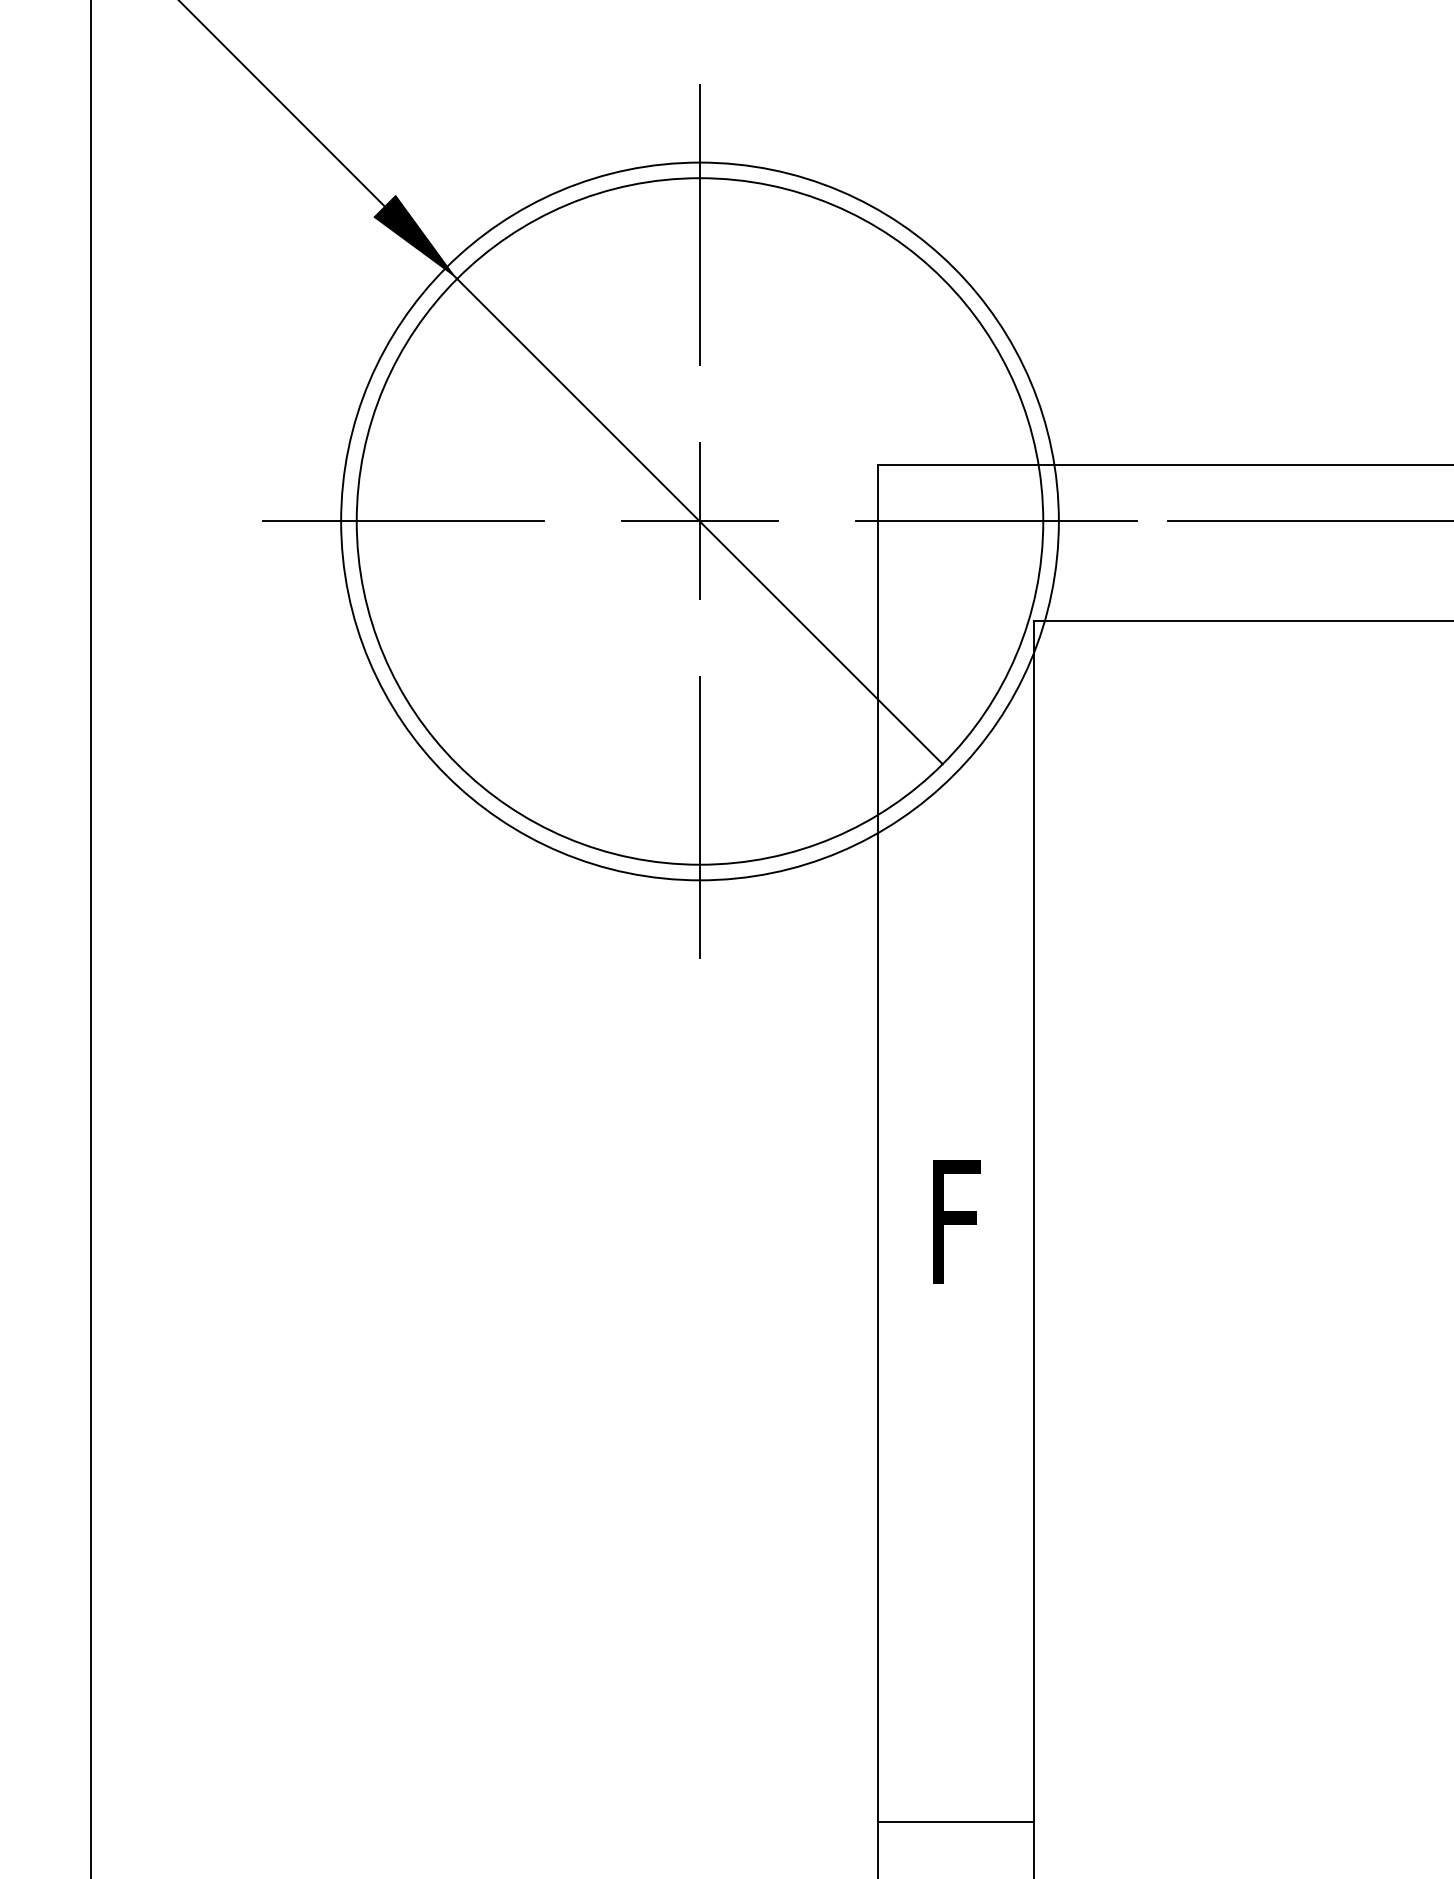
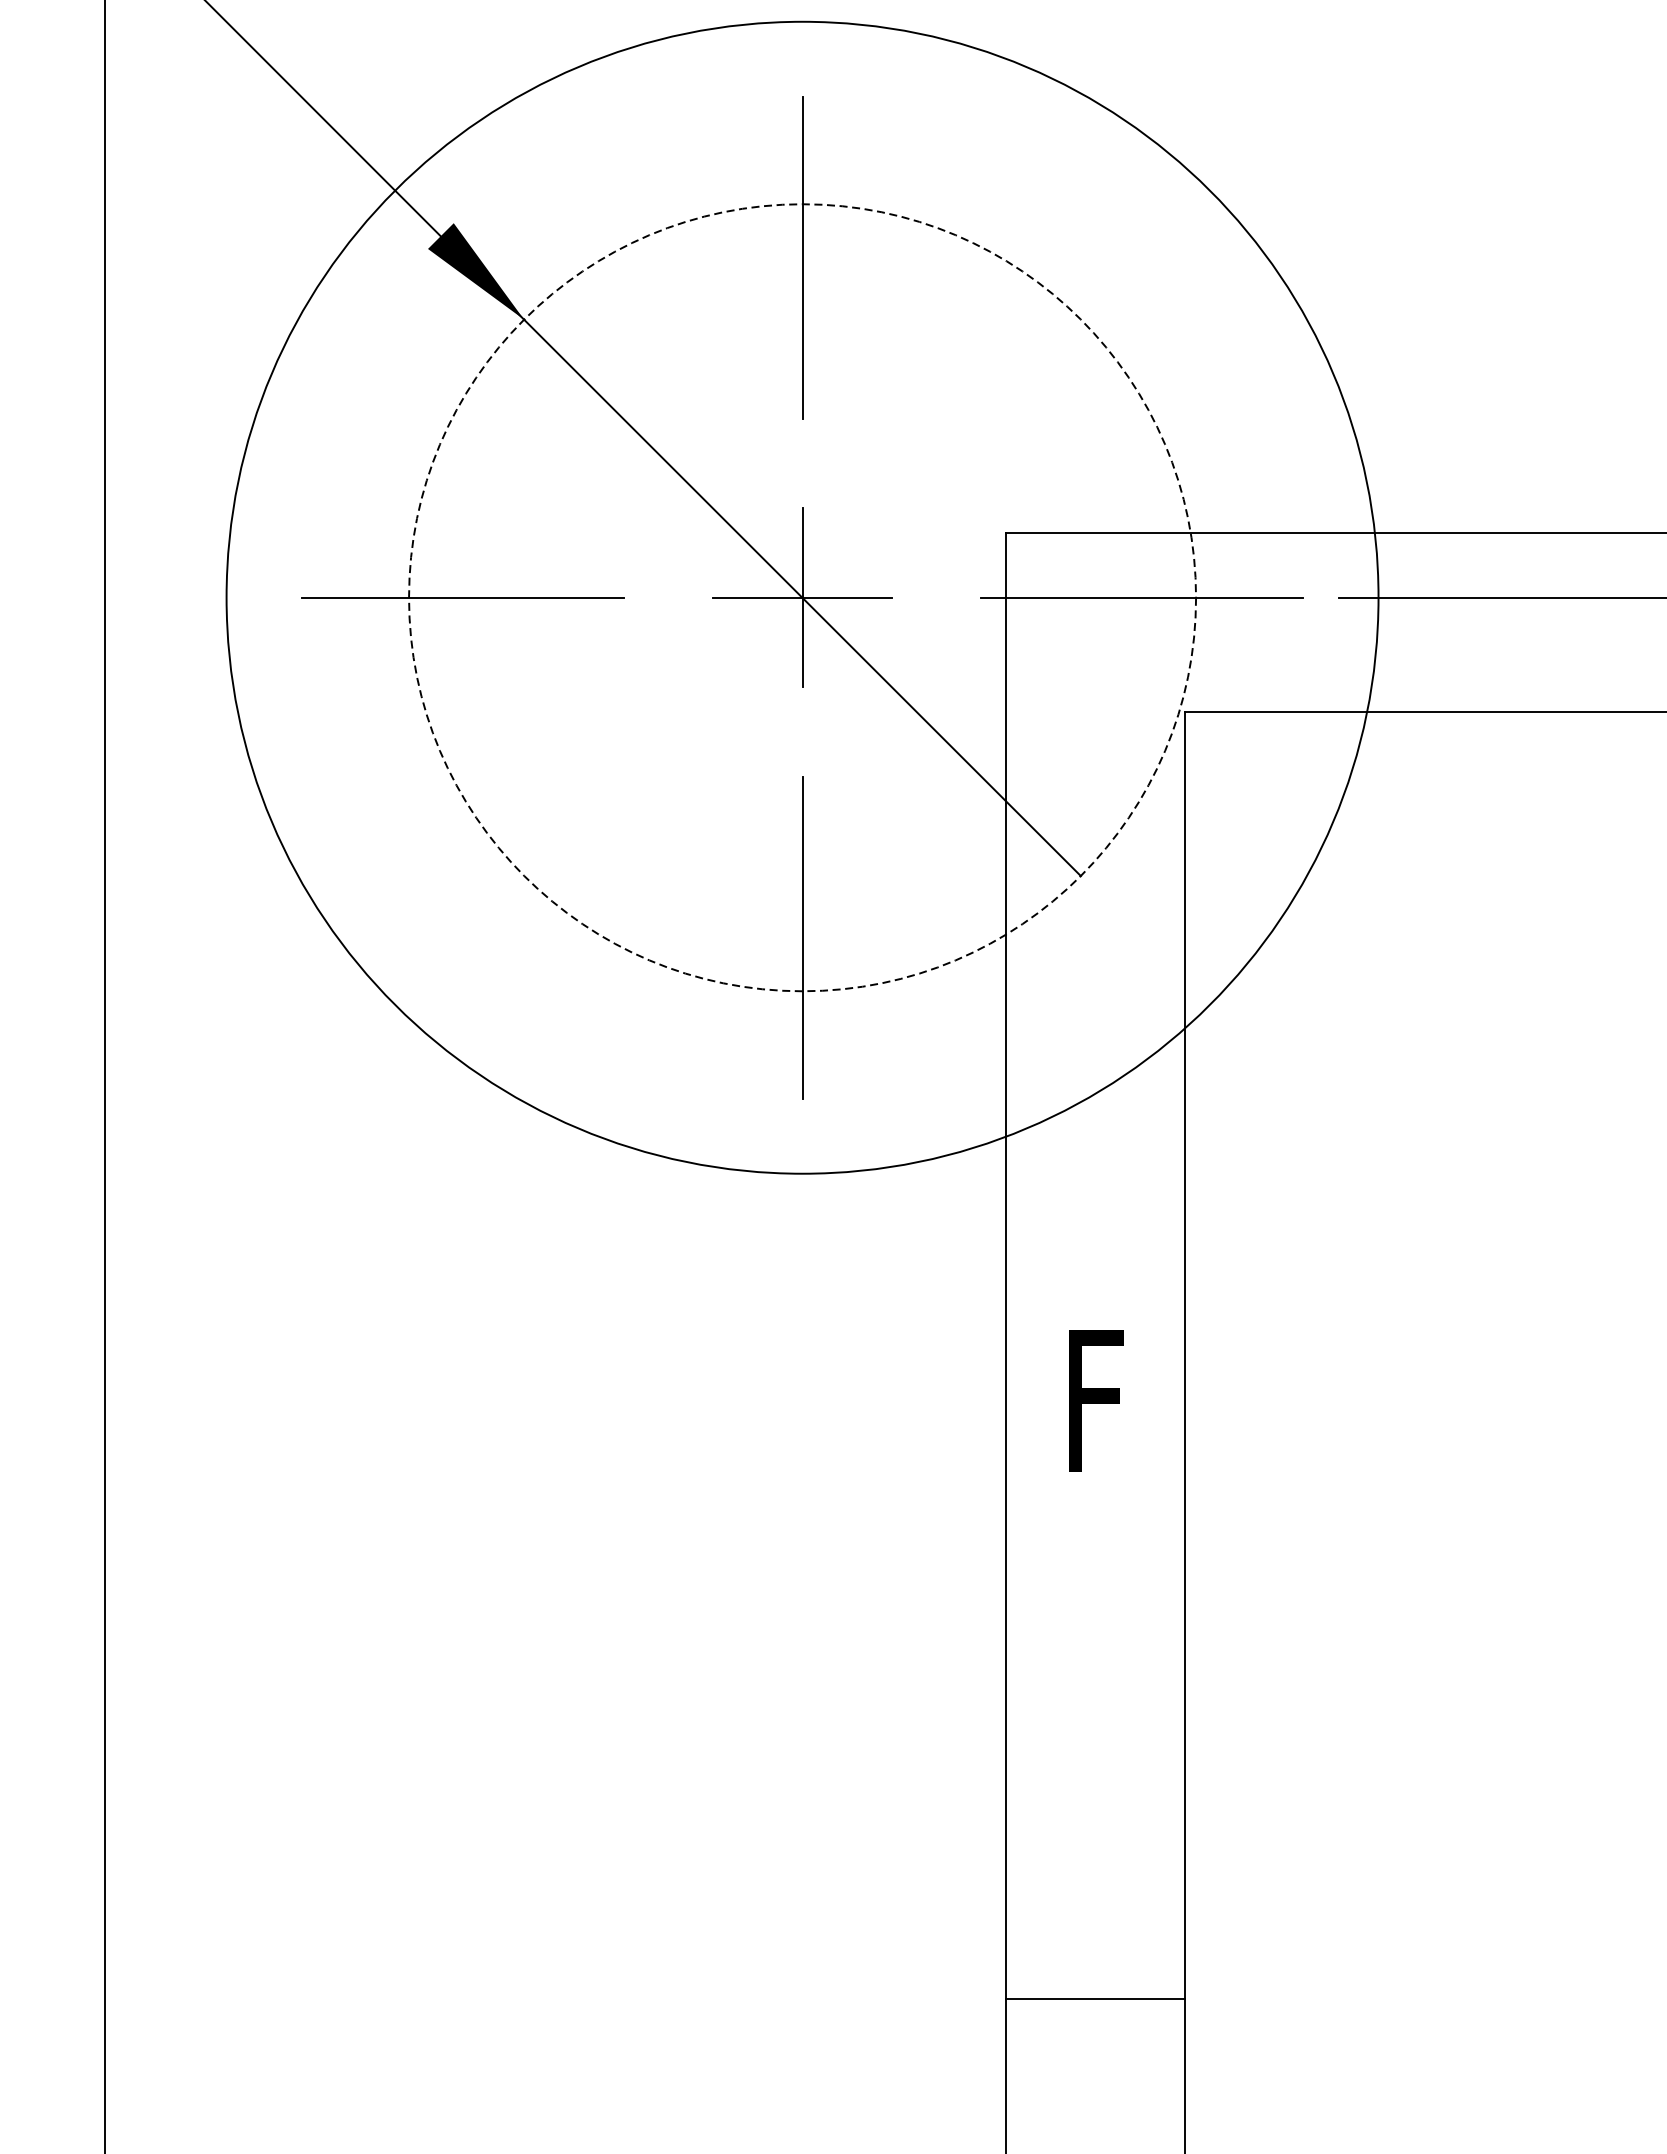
circle: (699, 521) -> (801, 597), size x1.4
circle: (699, 521) -> (801, 597), solid -> dashed
line: (955, 1822) -> (1095, 1999), moved

